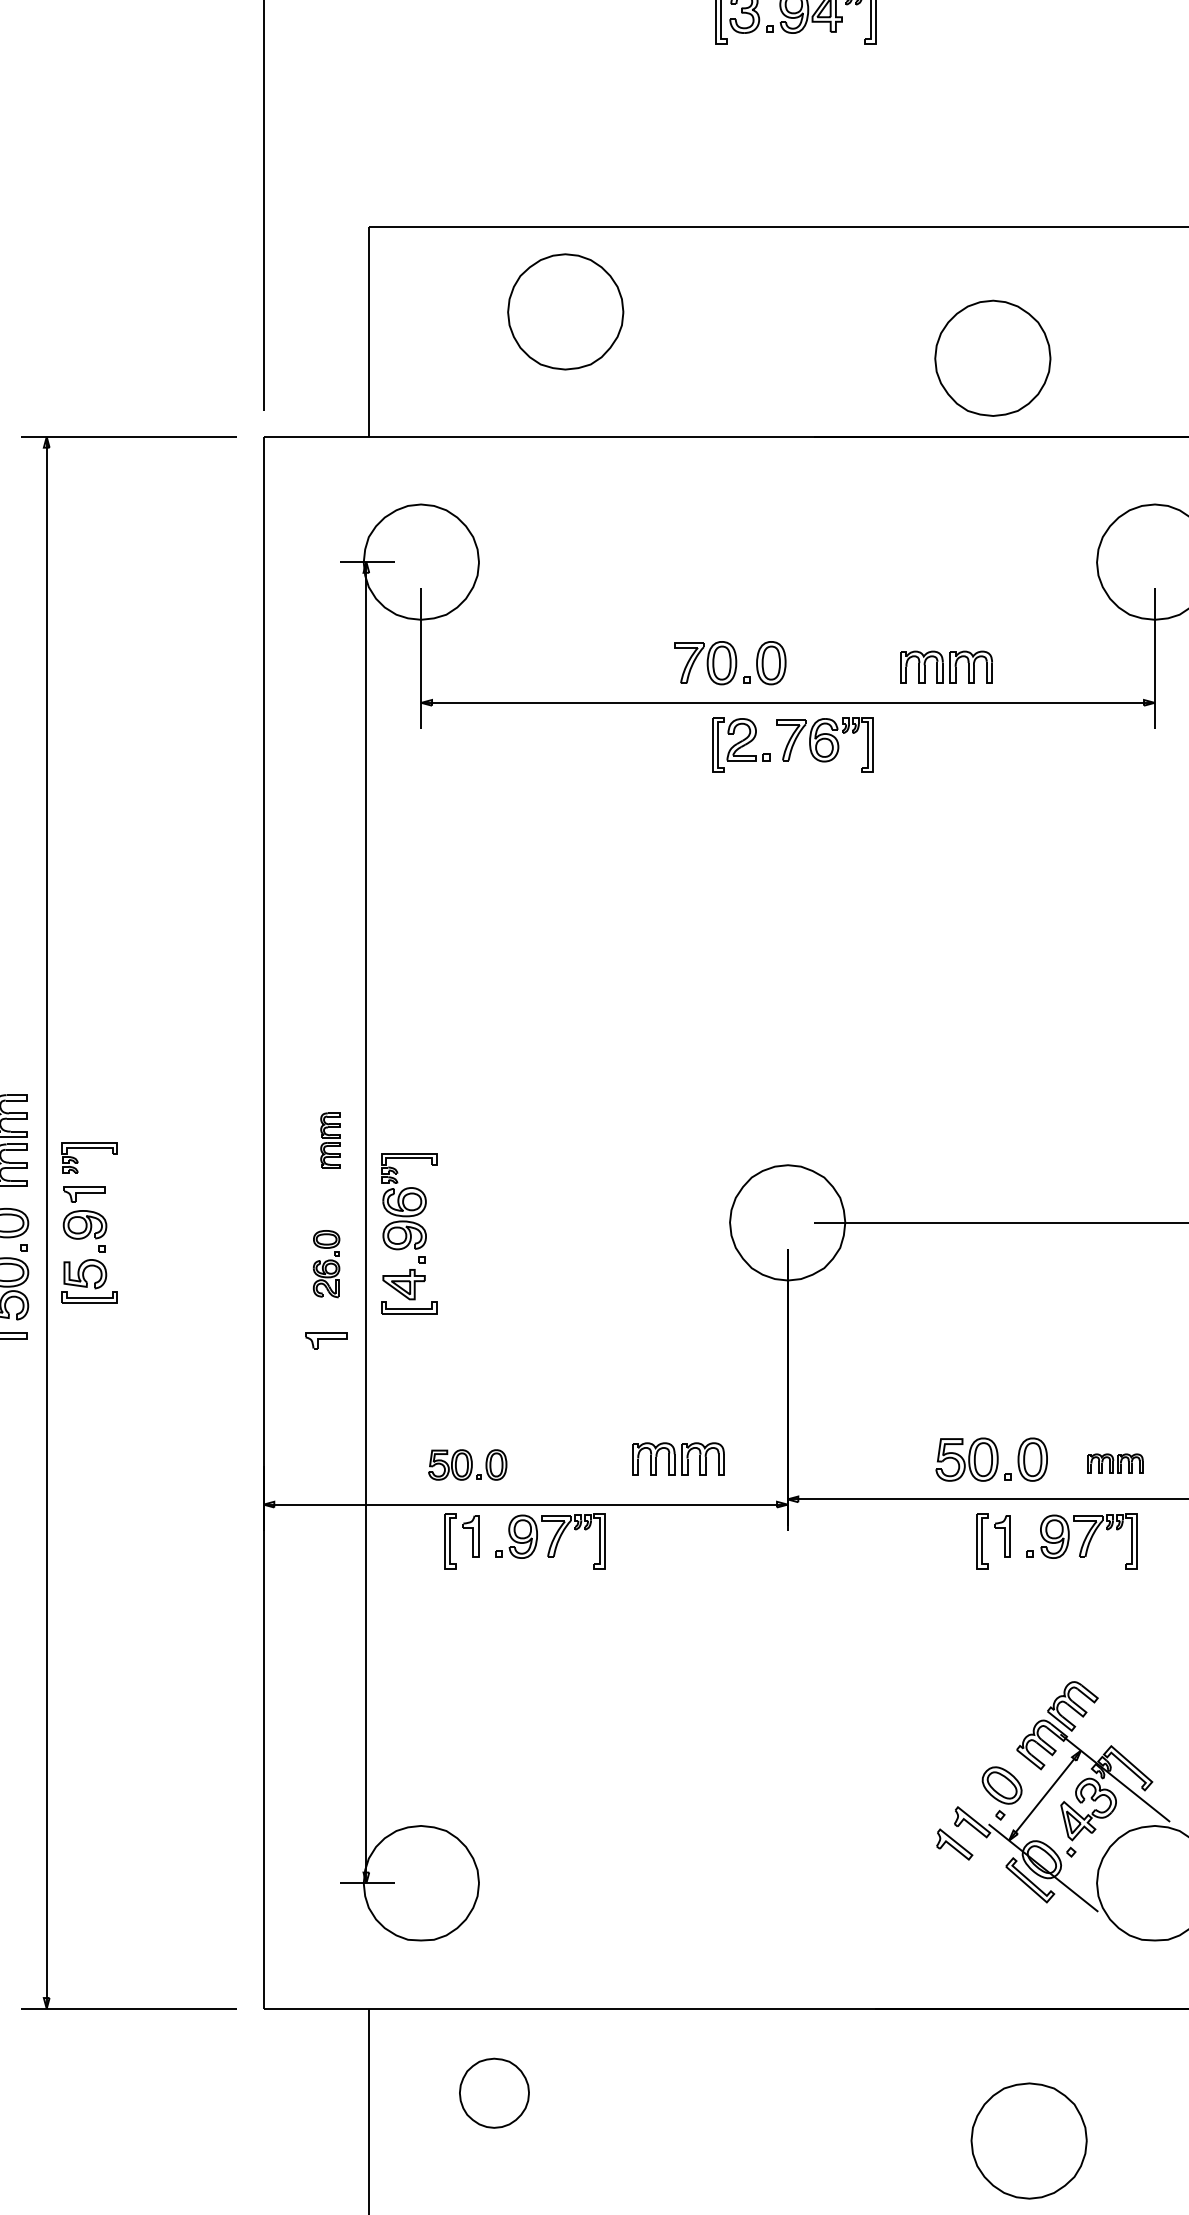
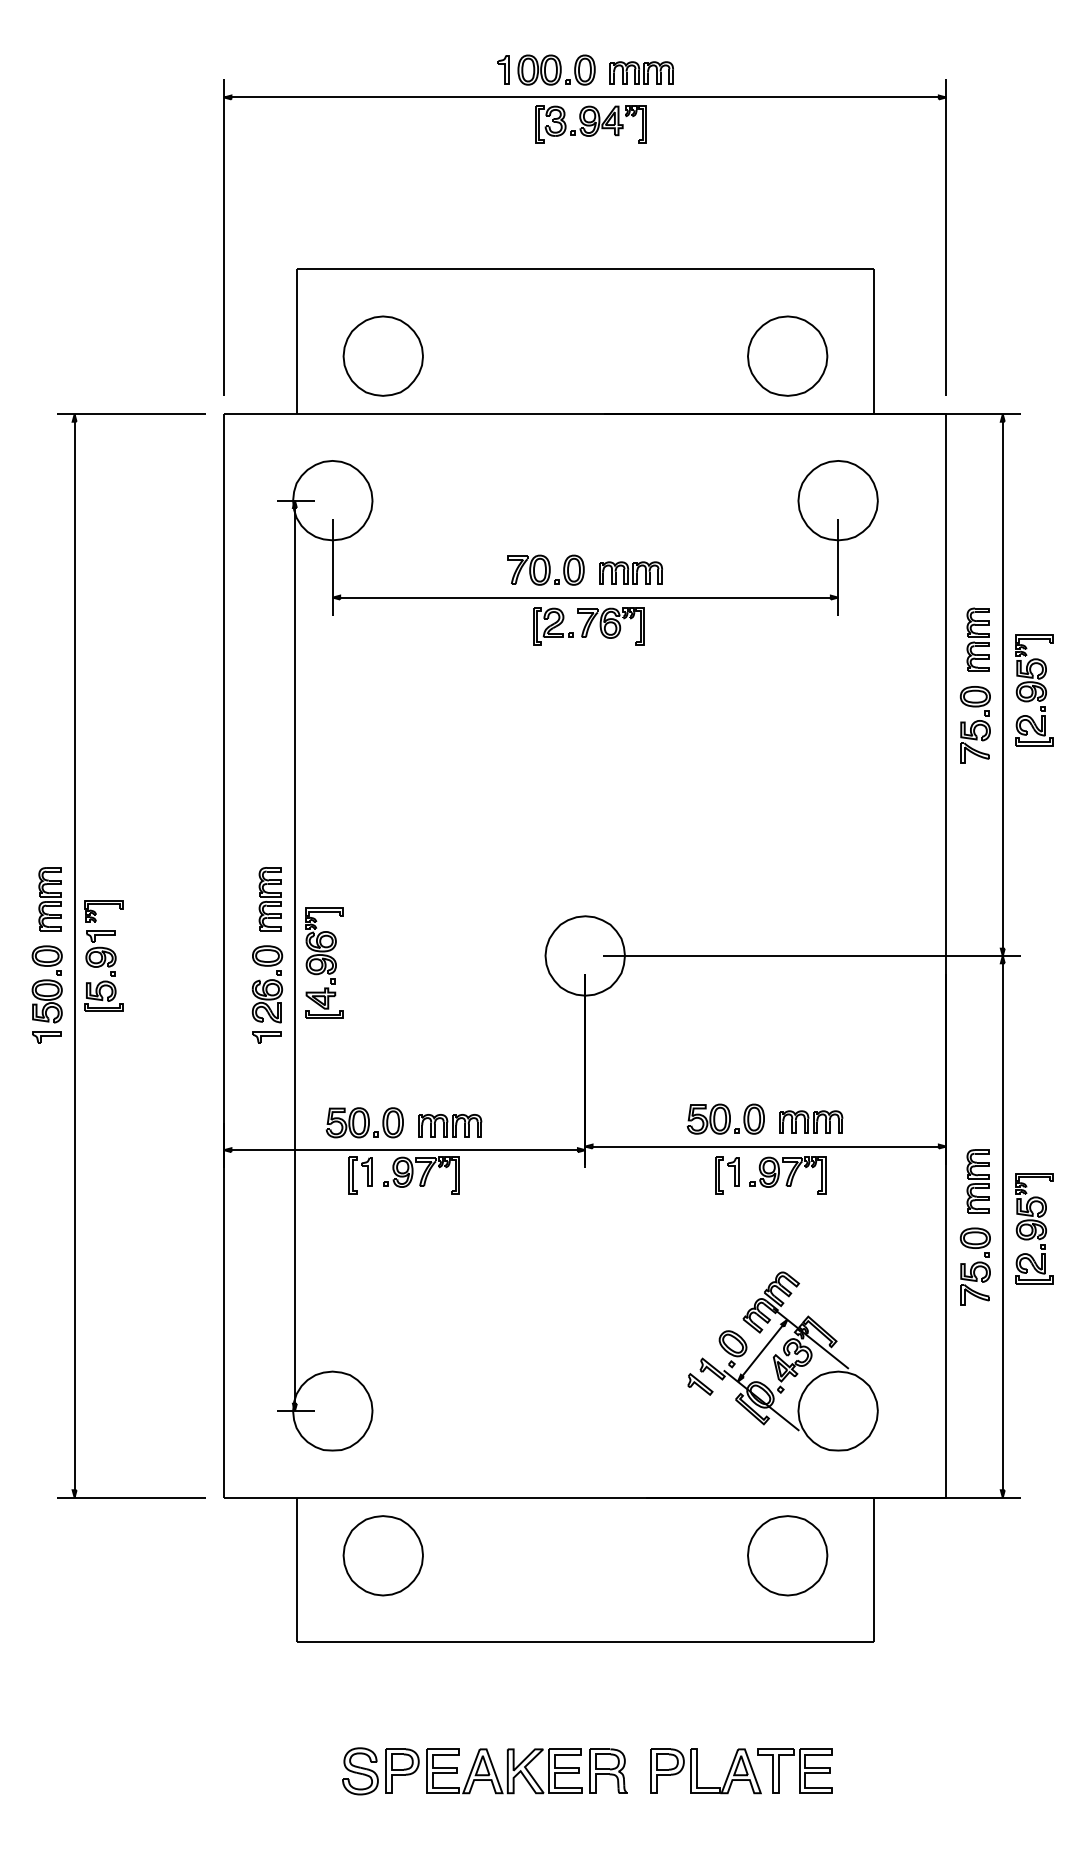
part: (564, 310) -> (382, 355), moved
part: (992, 357) -> (787, 355), moved
part: (946, 666) -> (630, 572), moved
part: (329, 1140) -> (269, 899), size x1.67
part: (326, 1264) -> (267, 984), size x1.67
part: (679, 1458) -> (450, 1125), moved
part: (1115, 1463) -> (811, 1121), size x1.67
part: (467, 1464) -> (364, 1122), size x1.43
part: (493, 2092) -> (382, 1555), size x1.67
part: (1028, 2140) -> (787, 1555), moved

